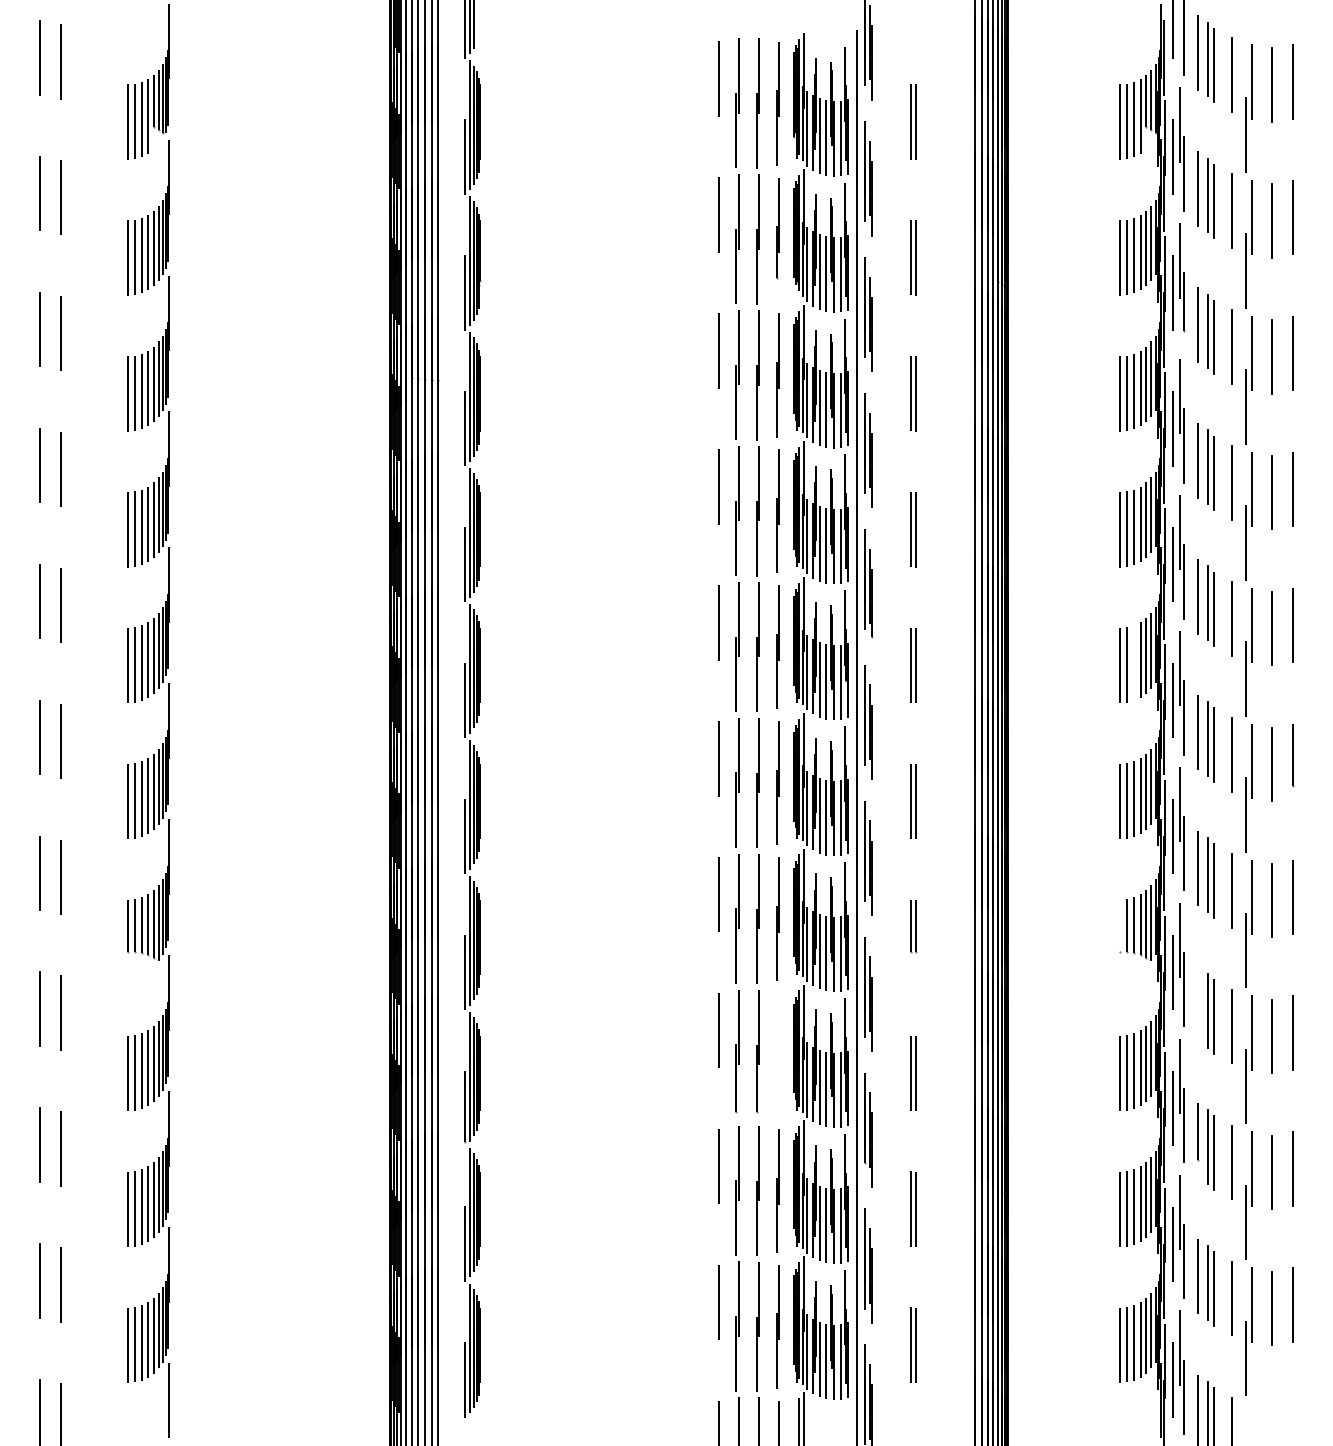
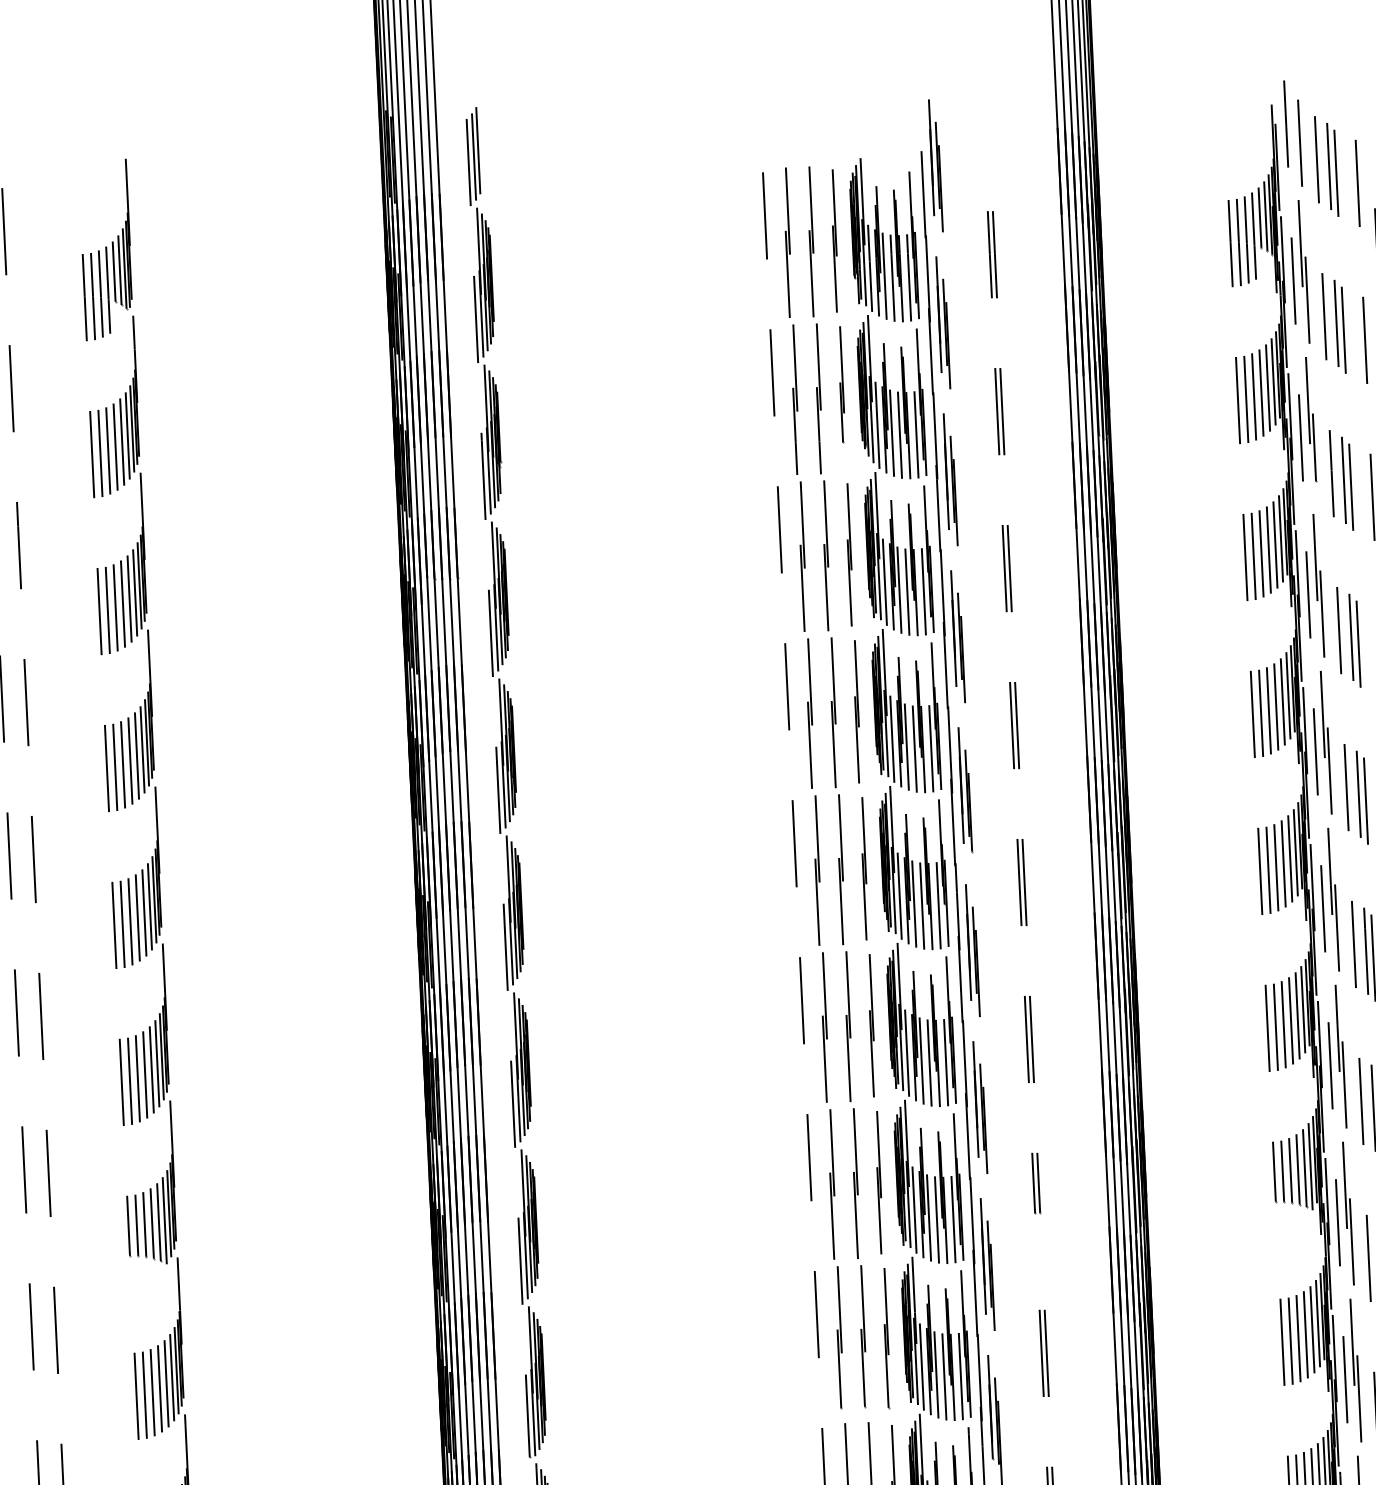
line: (1134, 662) -> (1276, 866), added
line: (1119, 925) -> (1273, 1171), added
line: (1197, 1004) -> (1368, 1258), added
part: (777, 1054) -> (885, 1339), added

